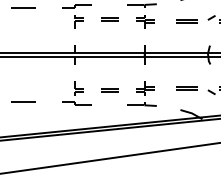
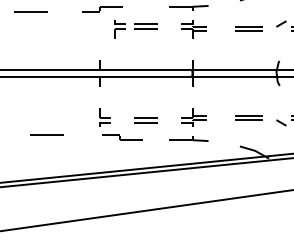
part: (78, 21) -> (119, 29), moved
line: (22, 101) -> (46, 134), moved
part: (76, 103) -> (122, 137), moved

